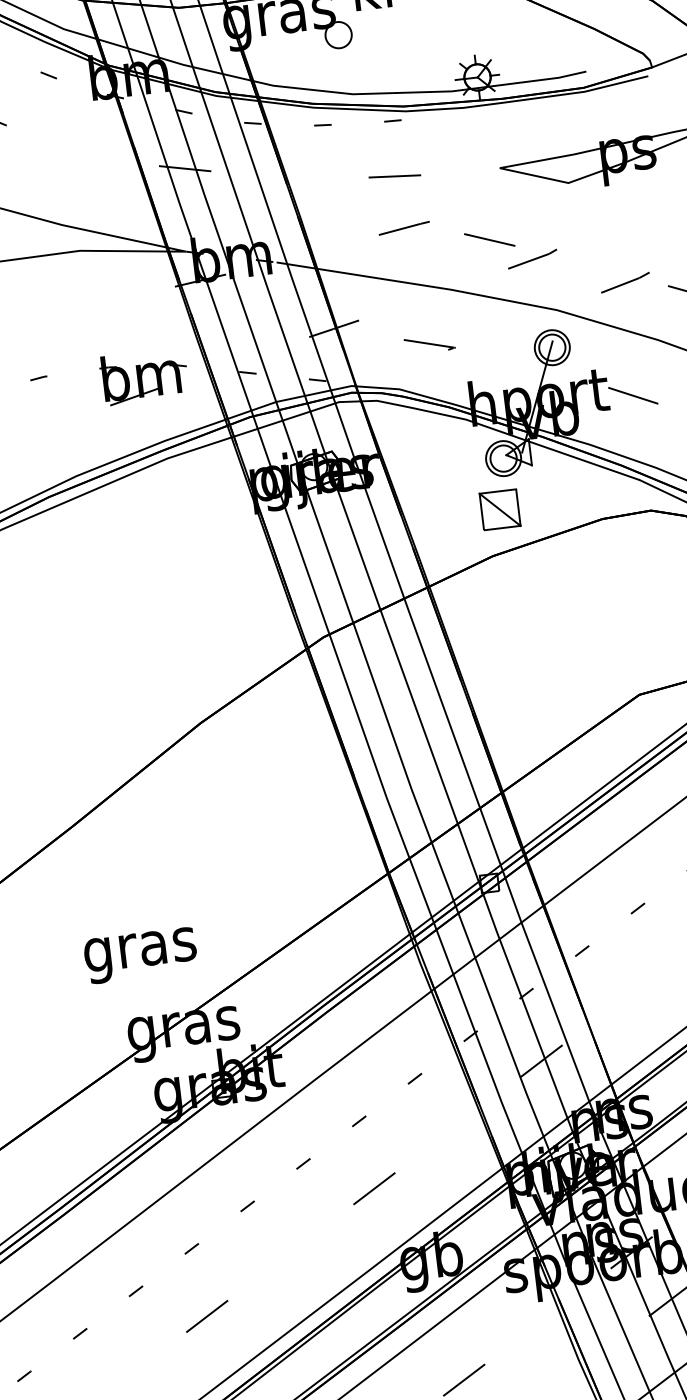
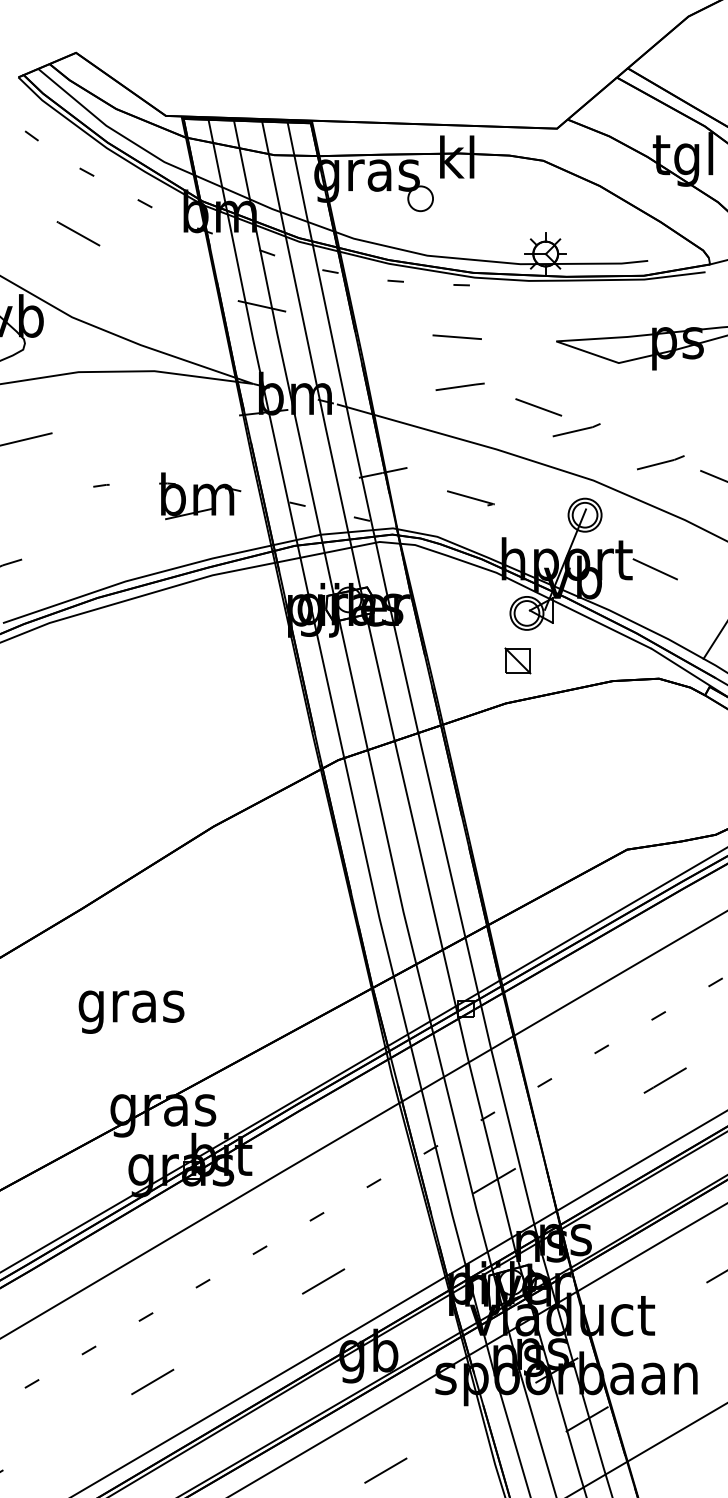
part: (499, 509) -> (517, 660), size x0.71
text: (140, 954) -> (131, 1011), moved

